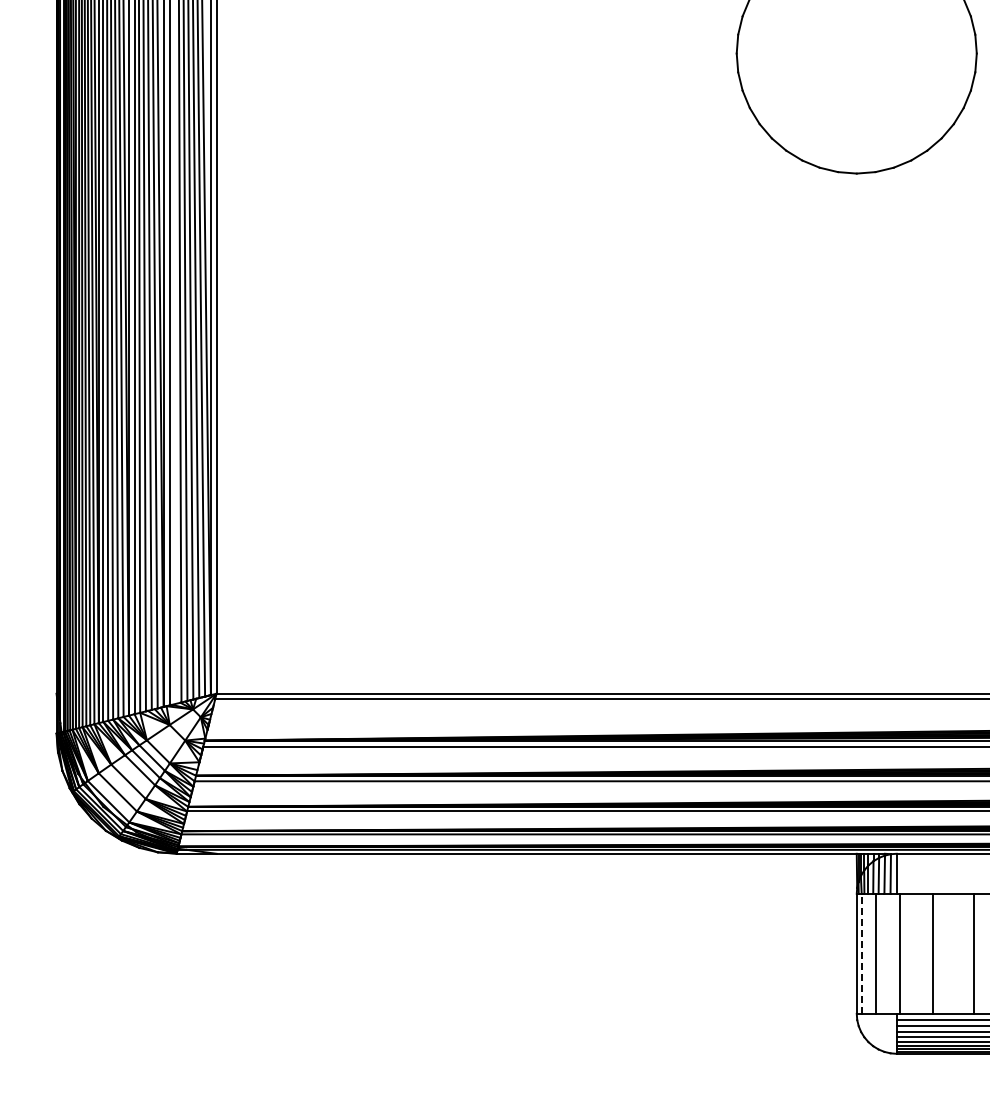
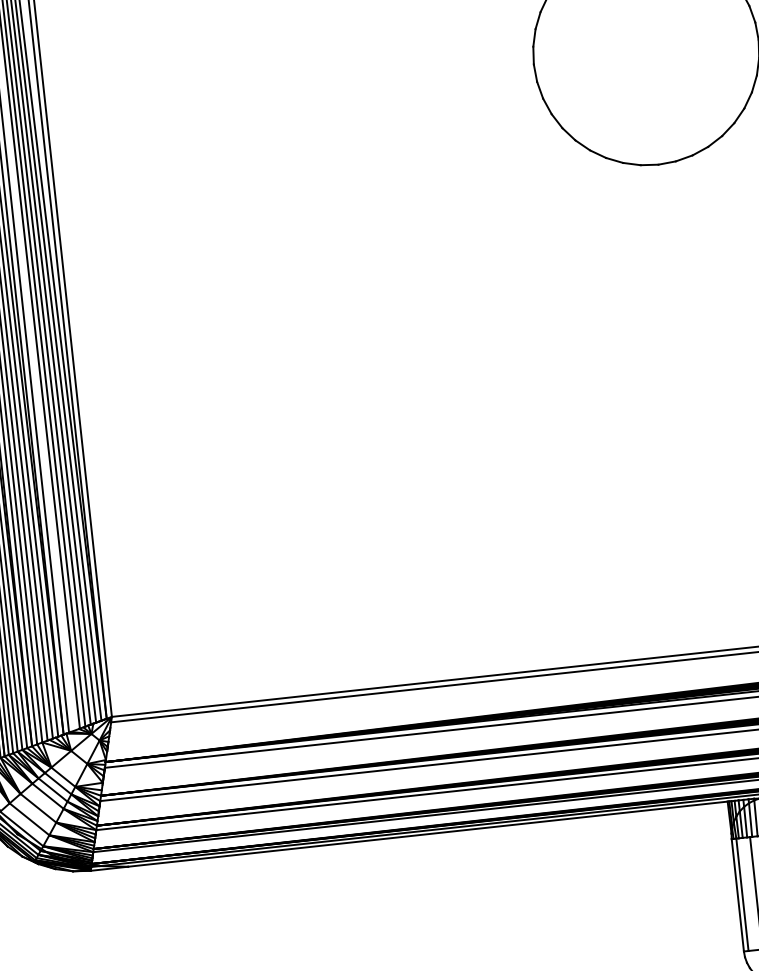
line: (861, 953) -> (742, 894), dashed -> solid

